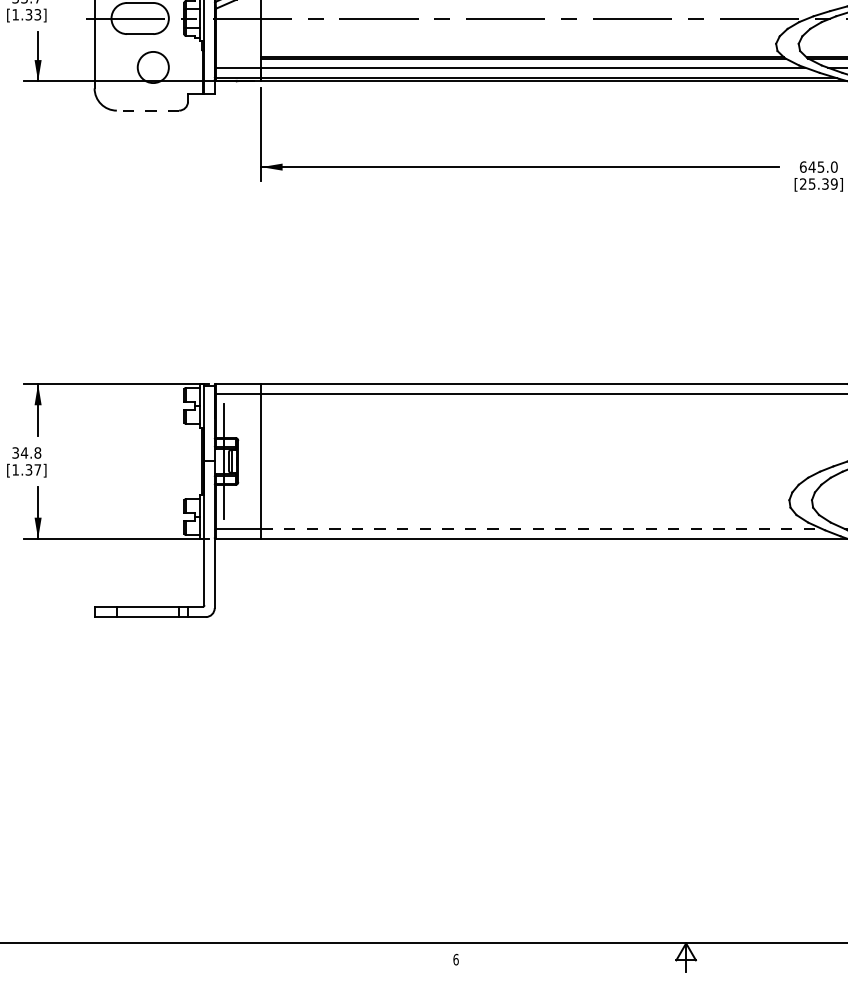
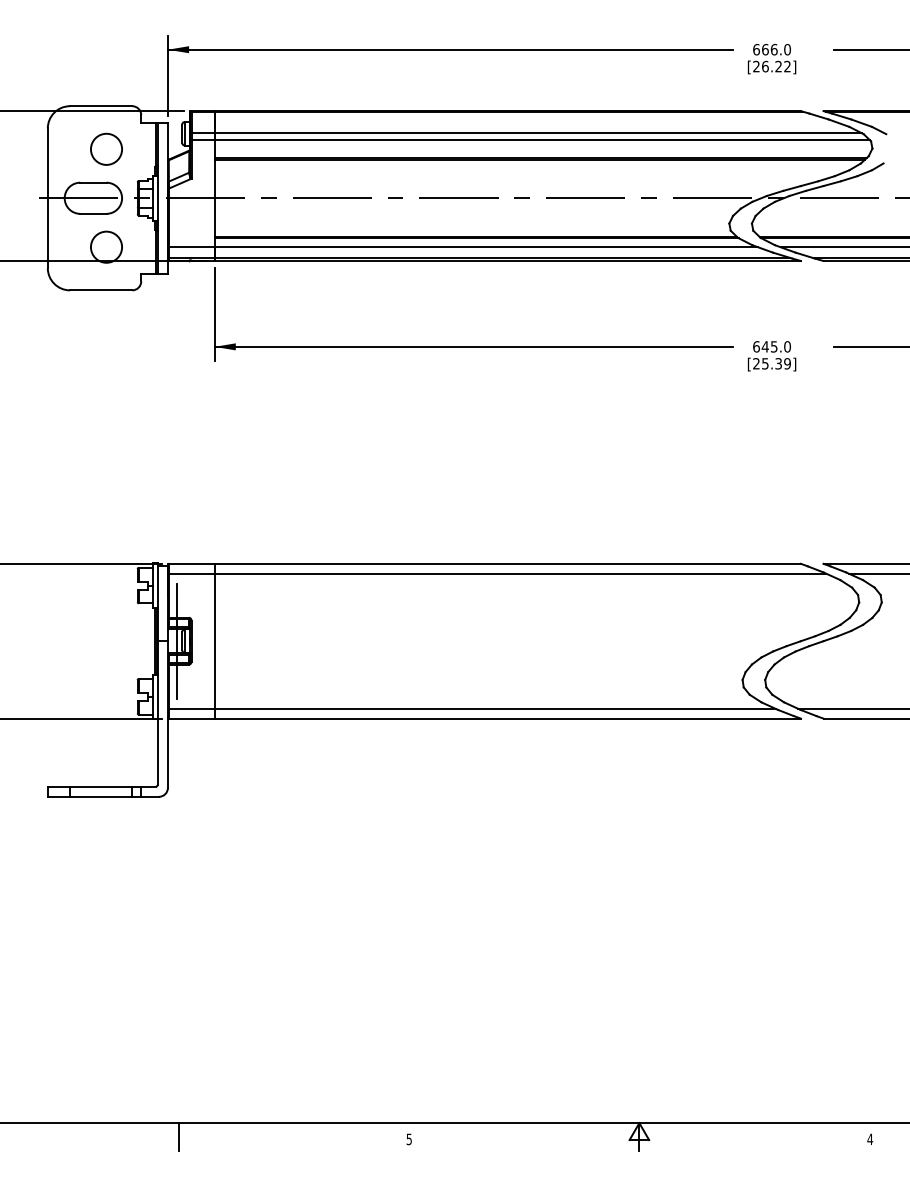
line: (147, 110) -> (100, 290), dashed -> solid
line: (542, 528) -> (495, 708), dashed -> solid
line: (225, 957) -> (178, 1137), added
text: (456, 959) -> (409, 1139), 6 -> 5

